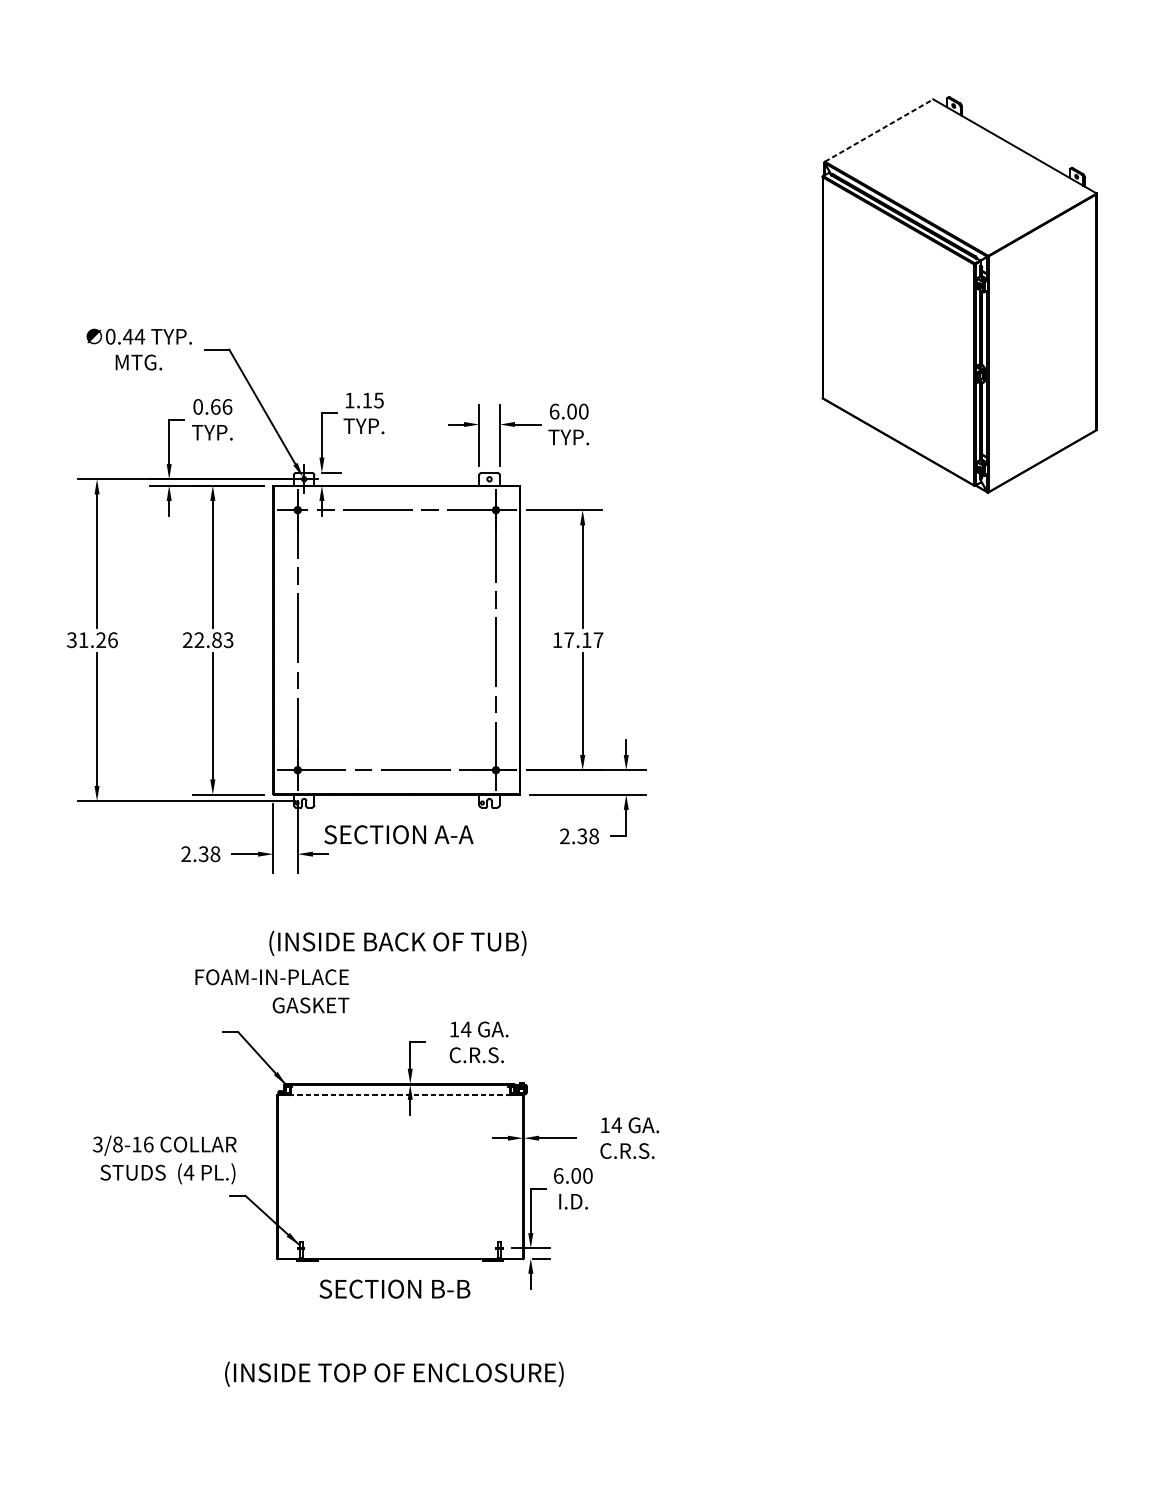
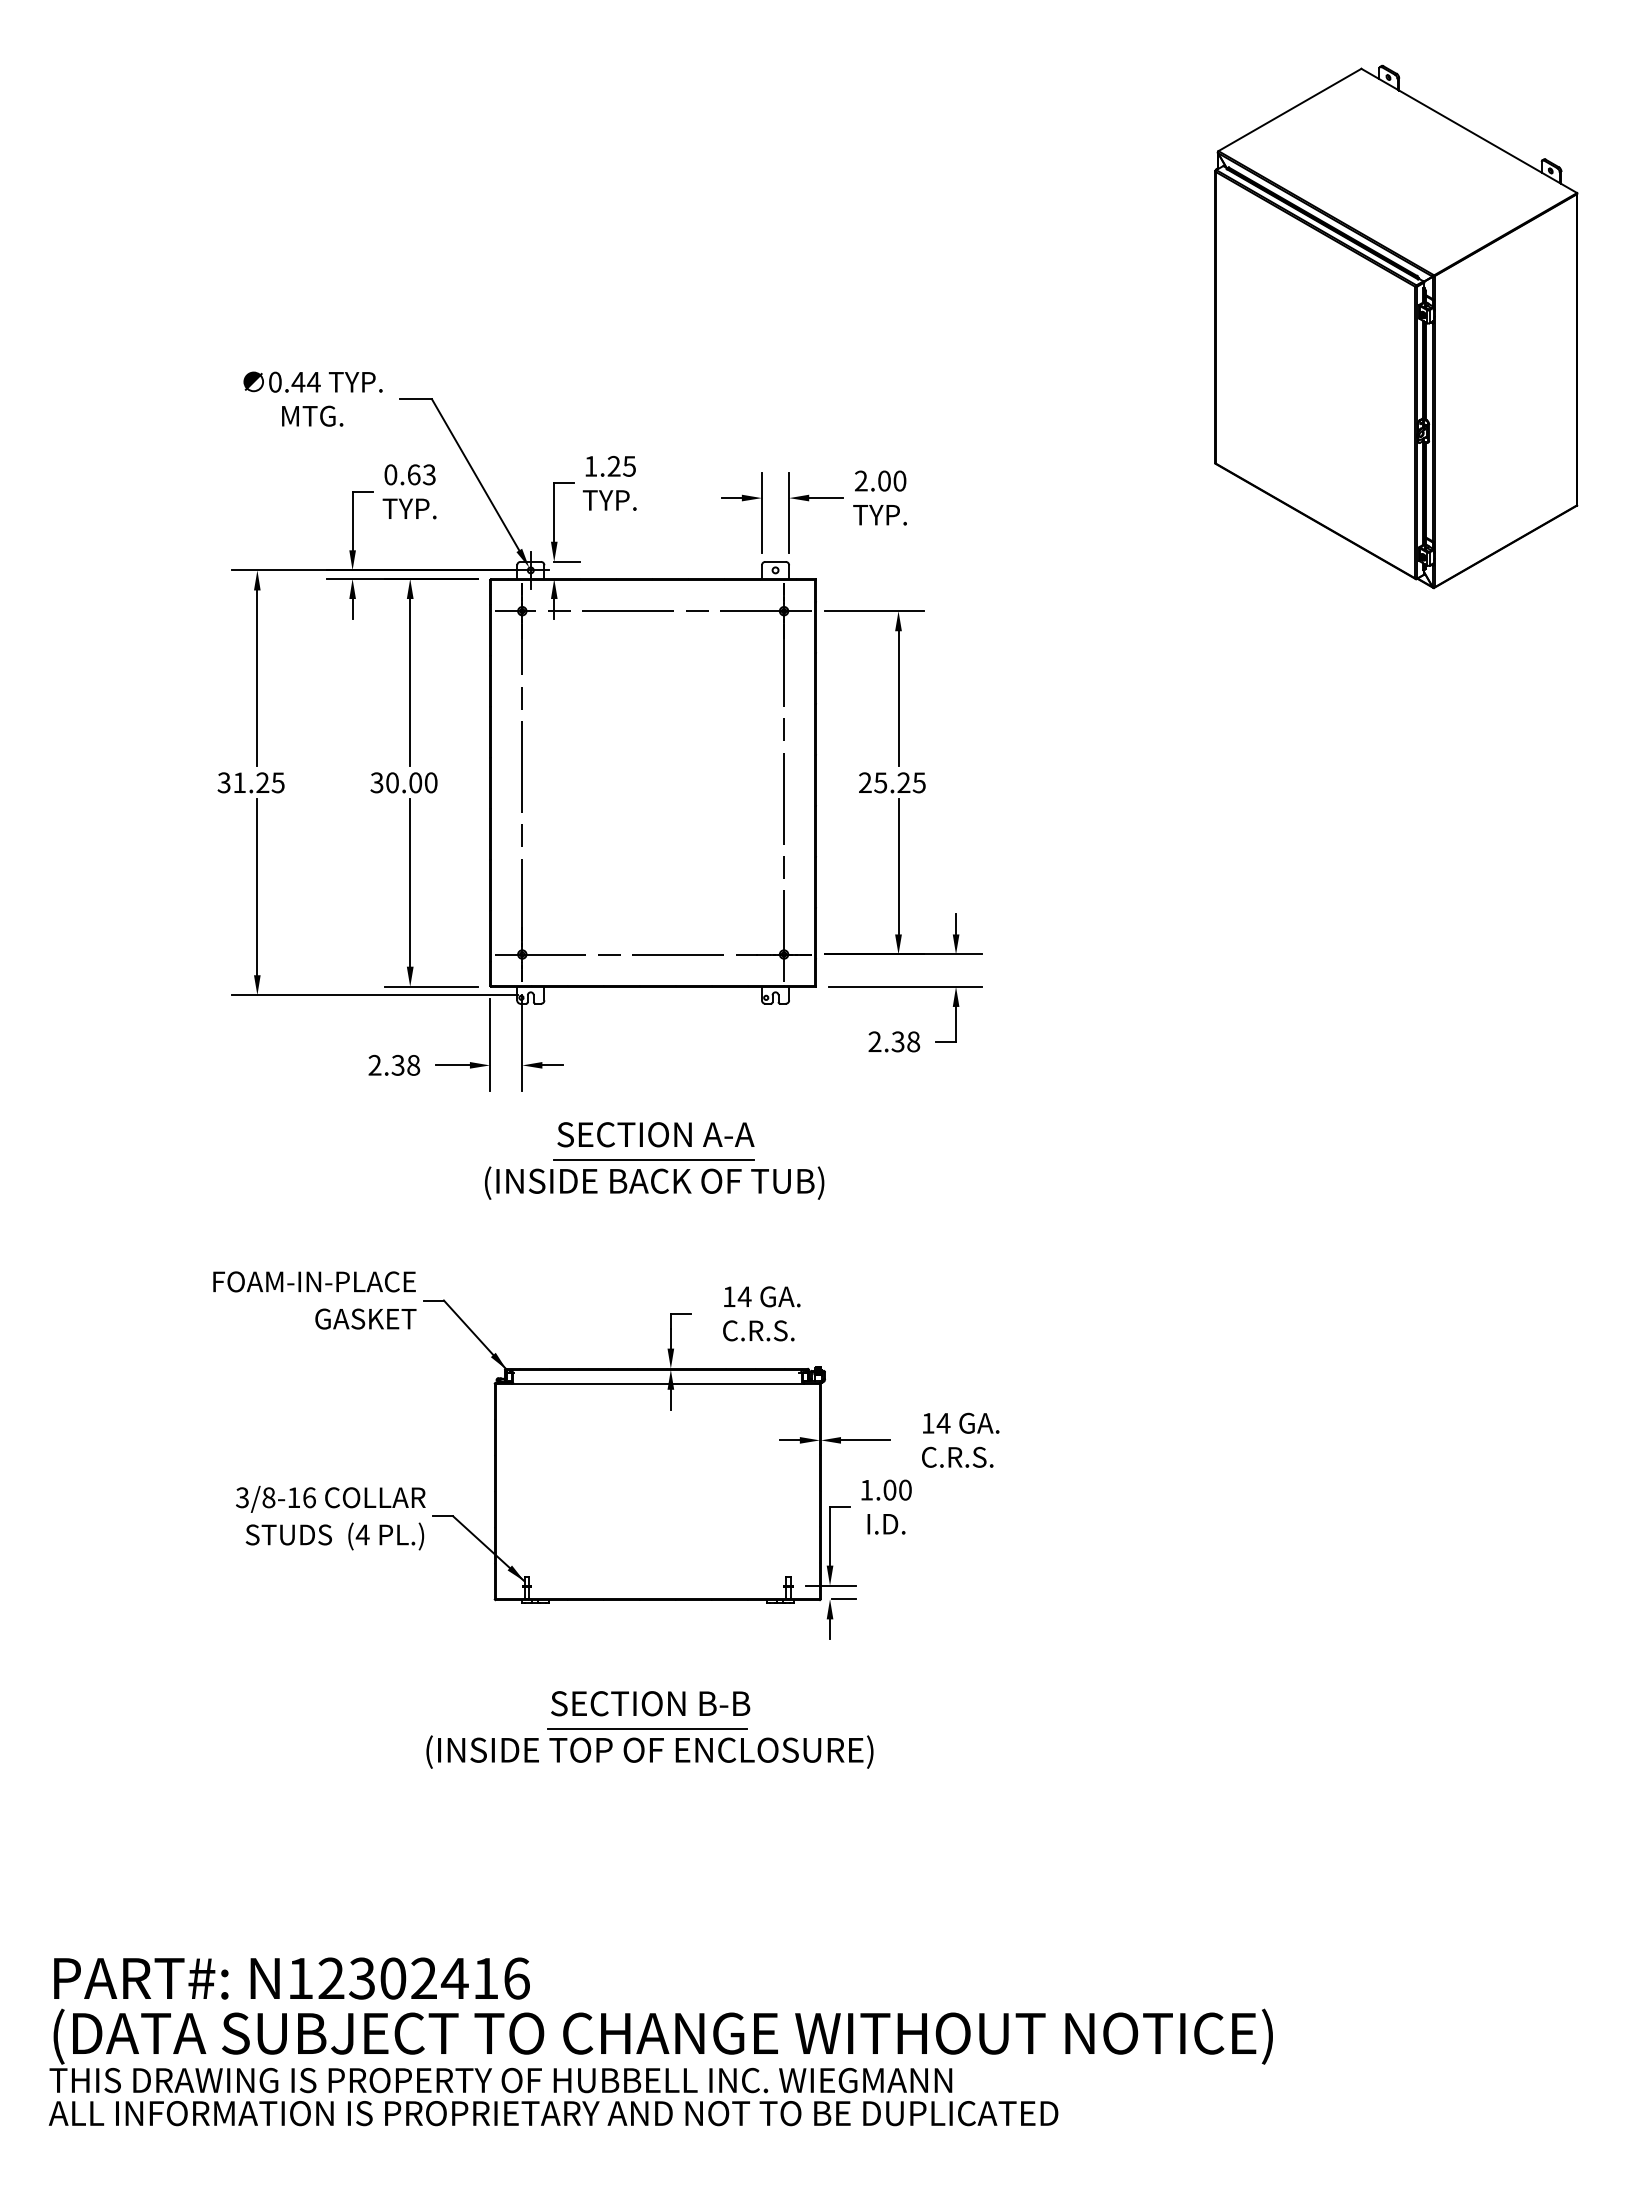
line: (879, 130) -> (1290, 109), dashed -> solid
text: (366, 399) -> (613, 465), 1.15 -> 1.25
text: (226, 406) -> (428, 474), 0.66 -> 0.63
text: (553, 411) -> (860, 480), 6.00 -> 2.00
text: (112, 639) -> (277, 782), 31.26 -> 31.25
text: (207, 639) -> (403, 782), 22.83 -> 30.00
text: (578, 639) -> (892, 782), 17.17 -> 25.25
text: (398, 834) -> (655, 1134), moved
line: (397, 925) -> (654, 1159), added
text: (272, 991) -> (314, 1300), moved
line: (400, 1095) -> (657, 1383), dashed -> solid
text: (164, 1160) -> (330, 1518), moved
text: (558, 1175) -> (866, 1489), 6.00 -> 1.00
text: (394, 1289) -> (650, 1703), moved
line: (391, 1356) -> (646, 1728), added

